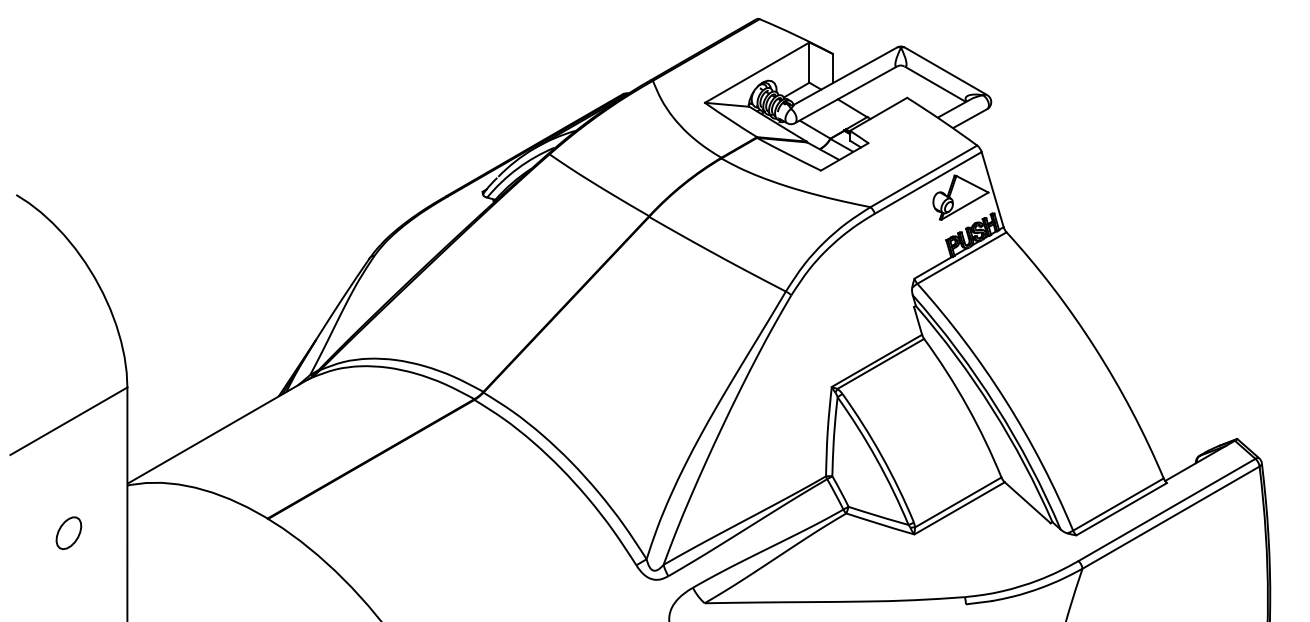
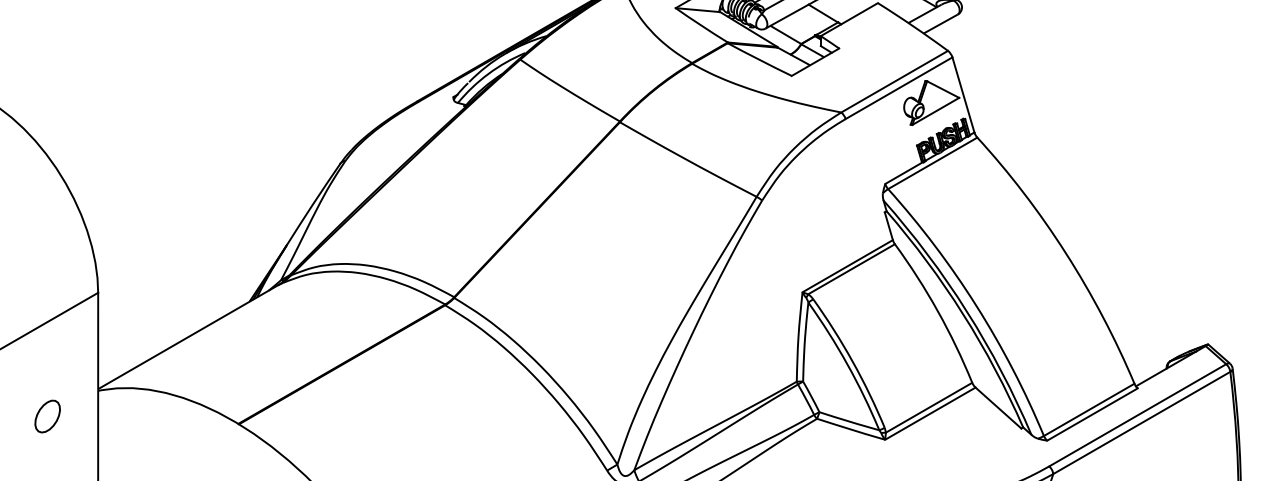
part: (68, 532) -> (47, 415), moved

